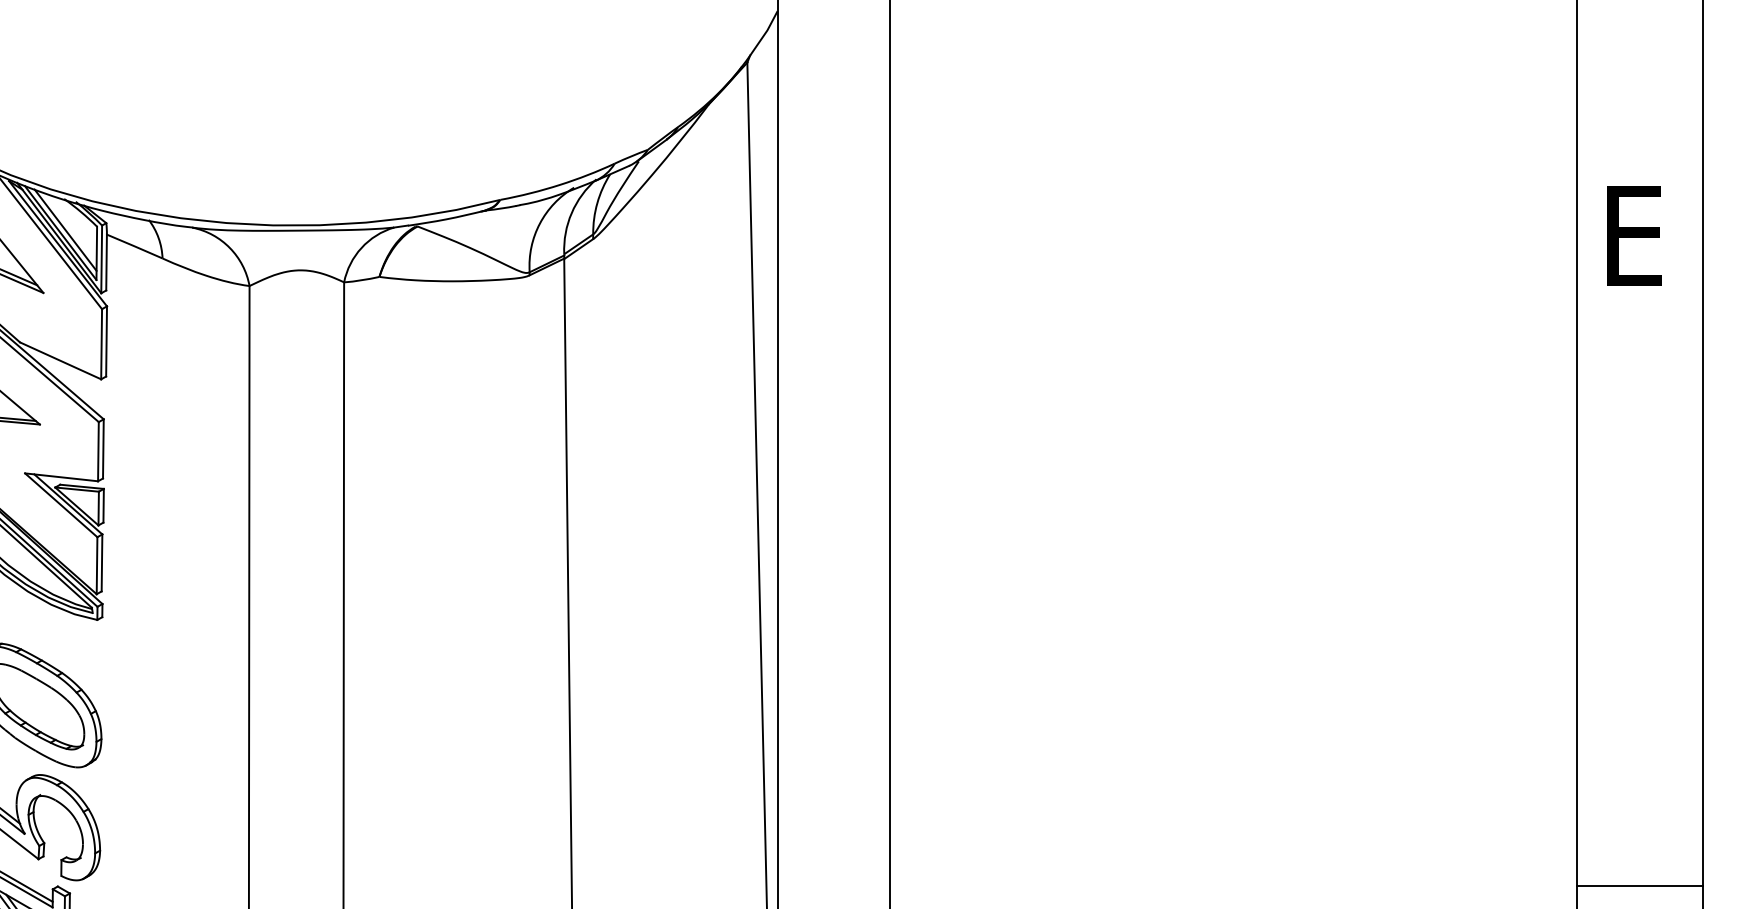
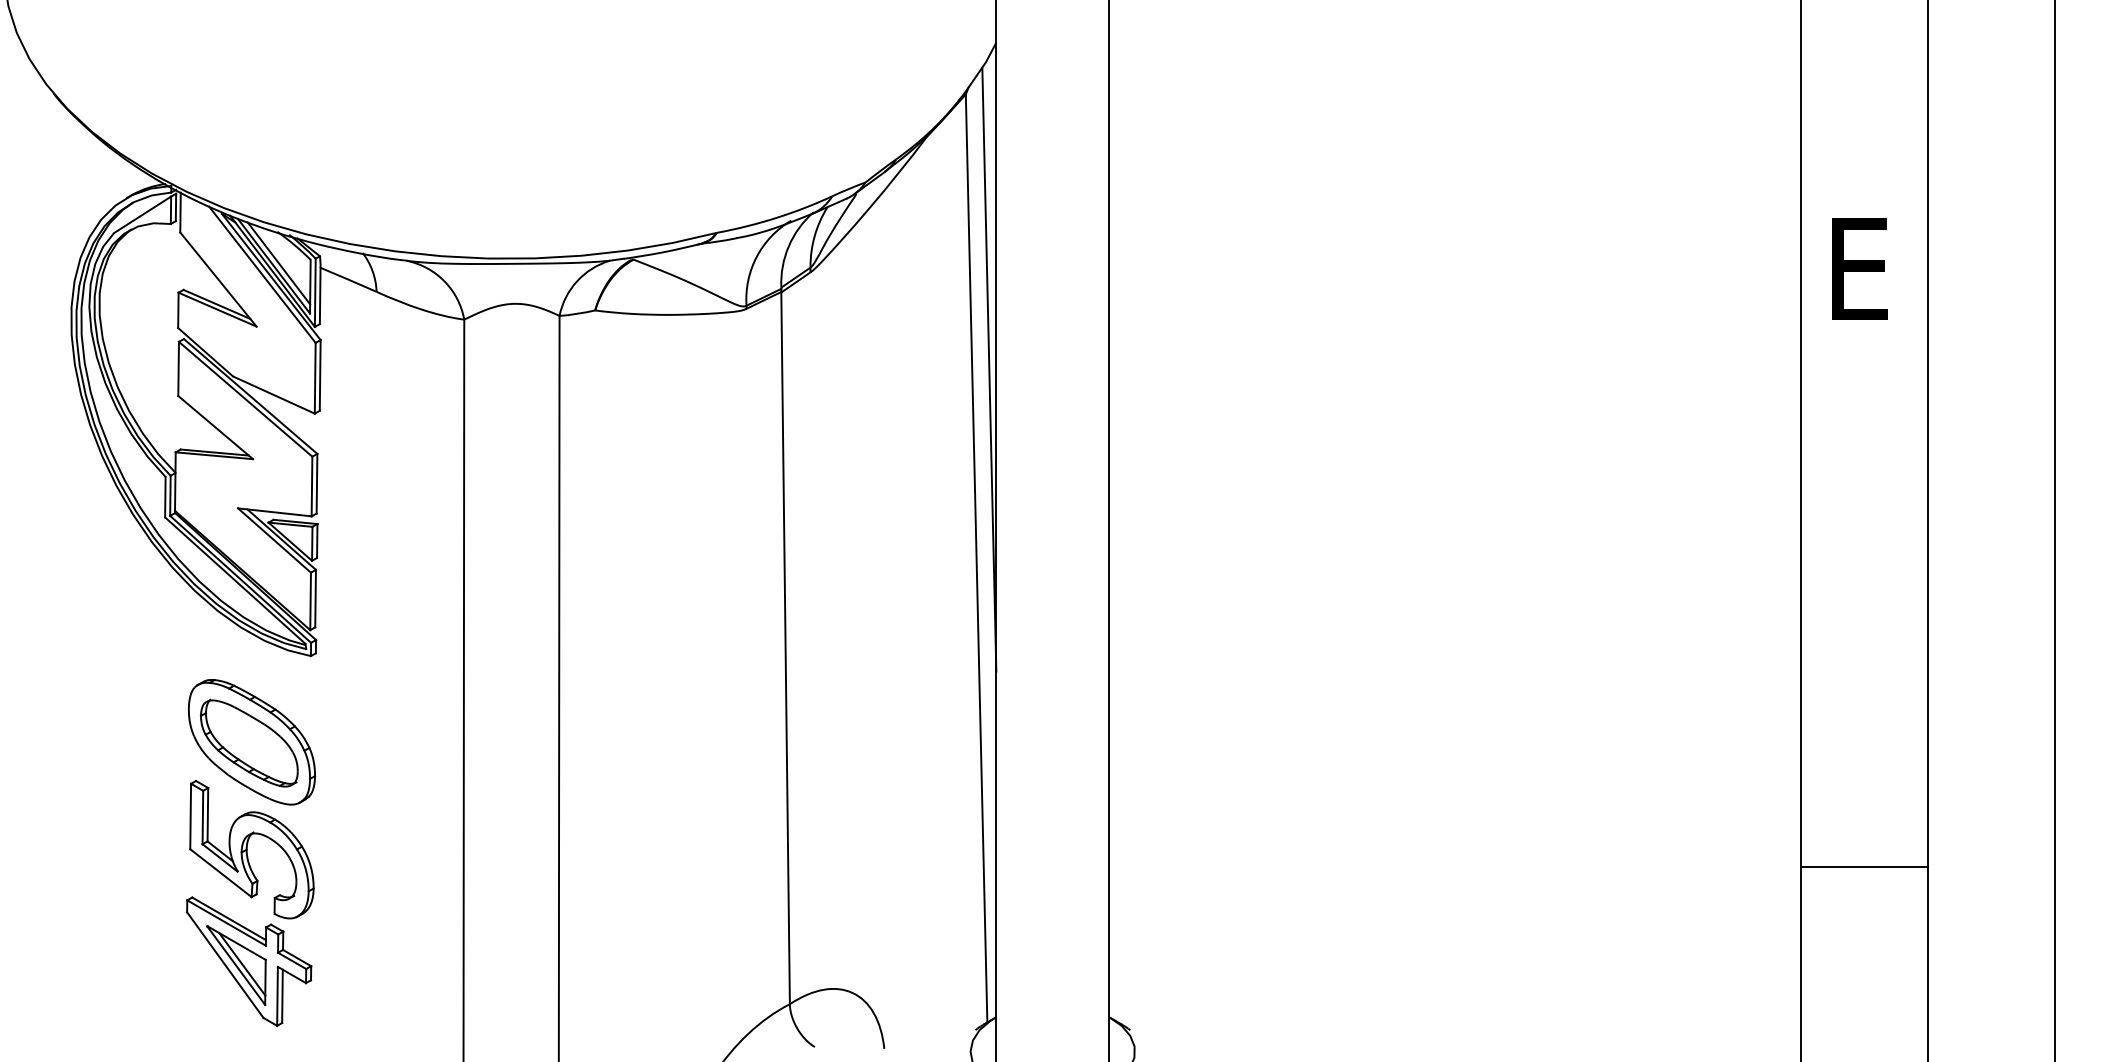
line: (770, 335) -> (989, 369), added
line: (1639, 885) -> (1864, 866), moved

